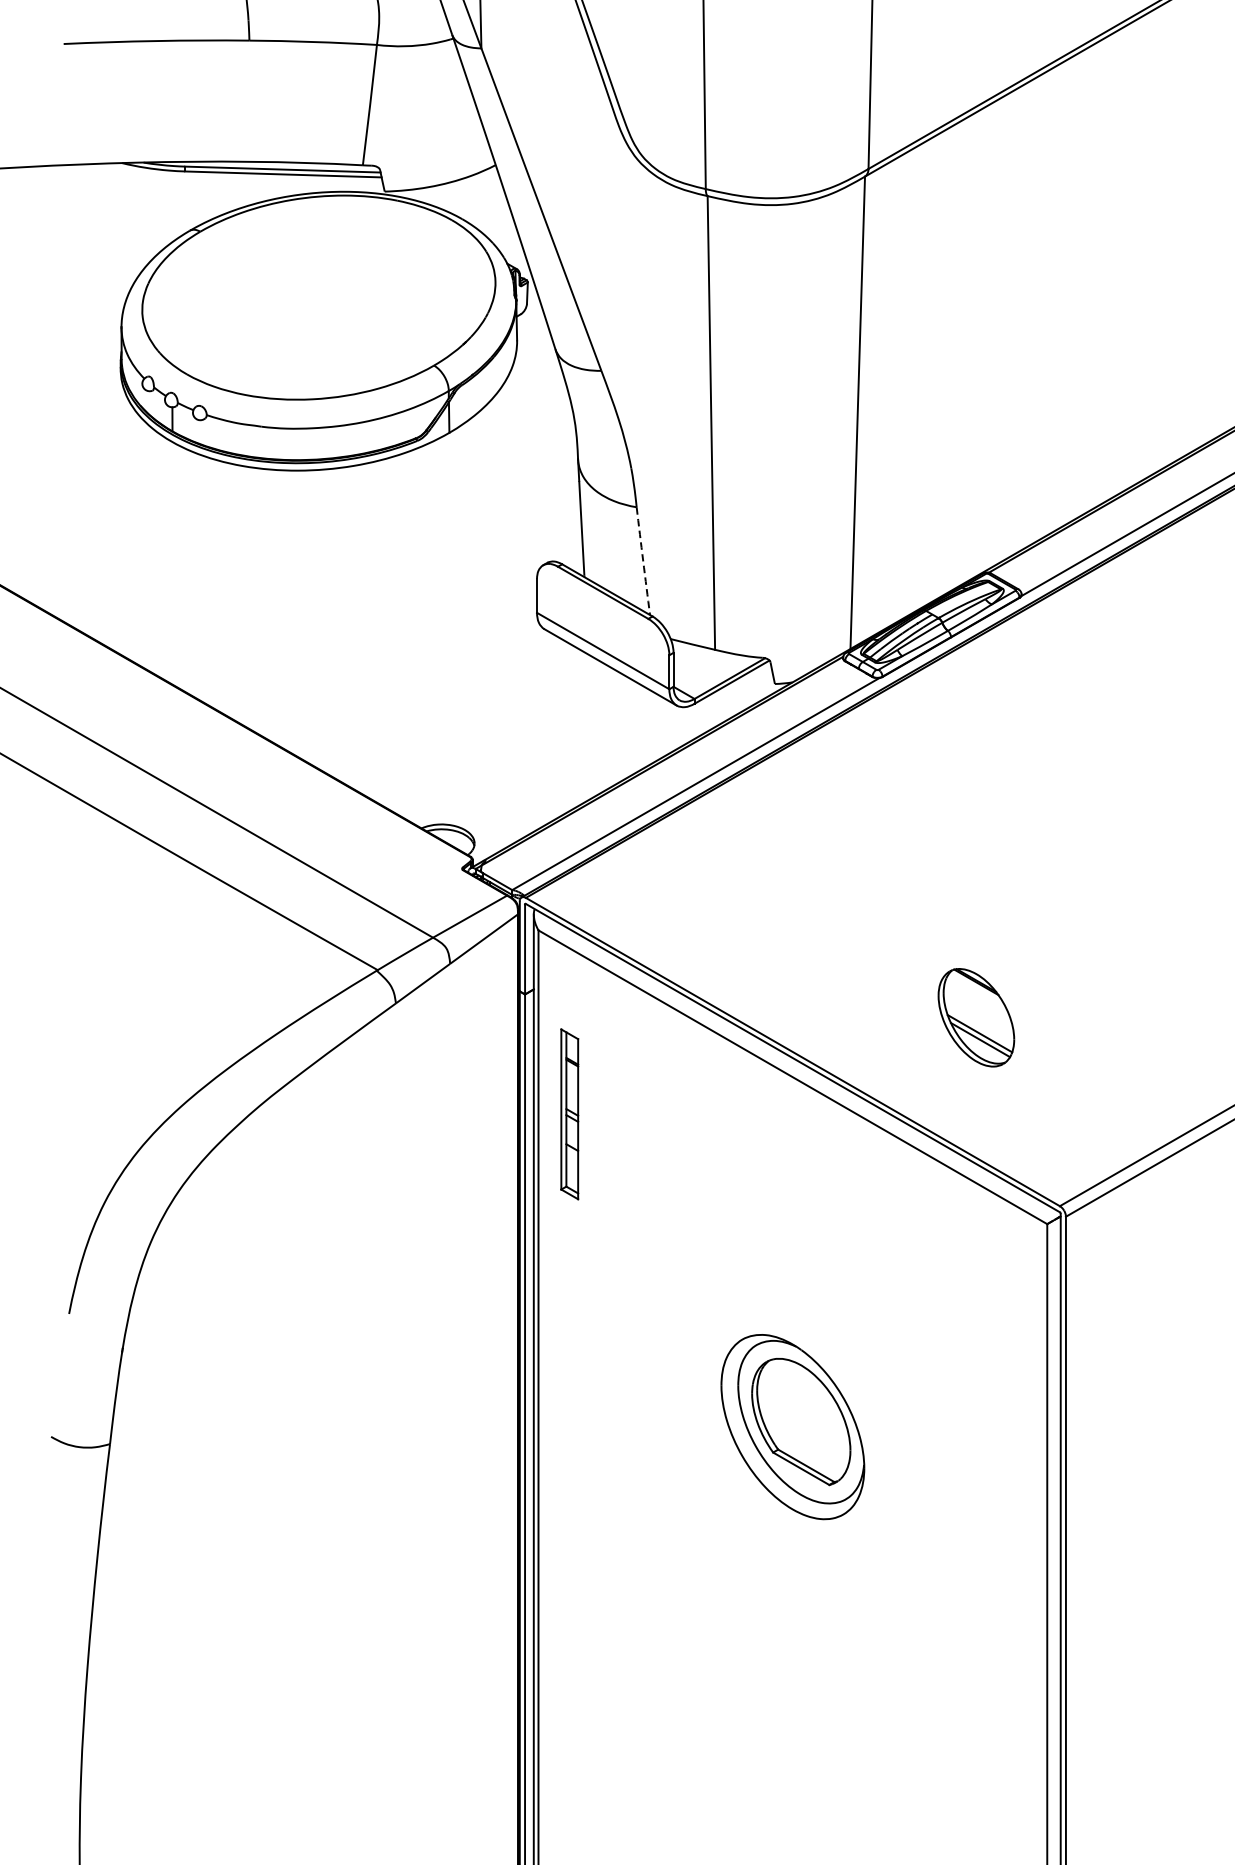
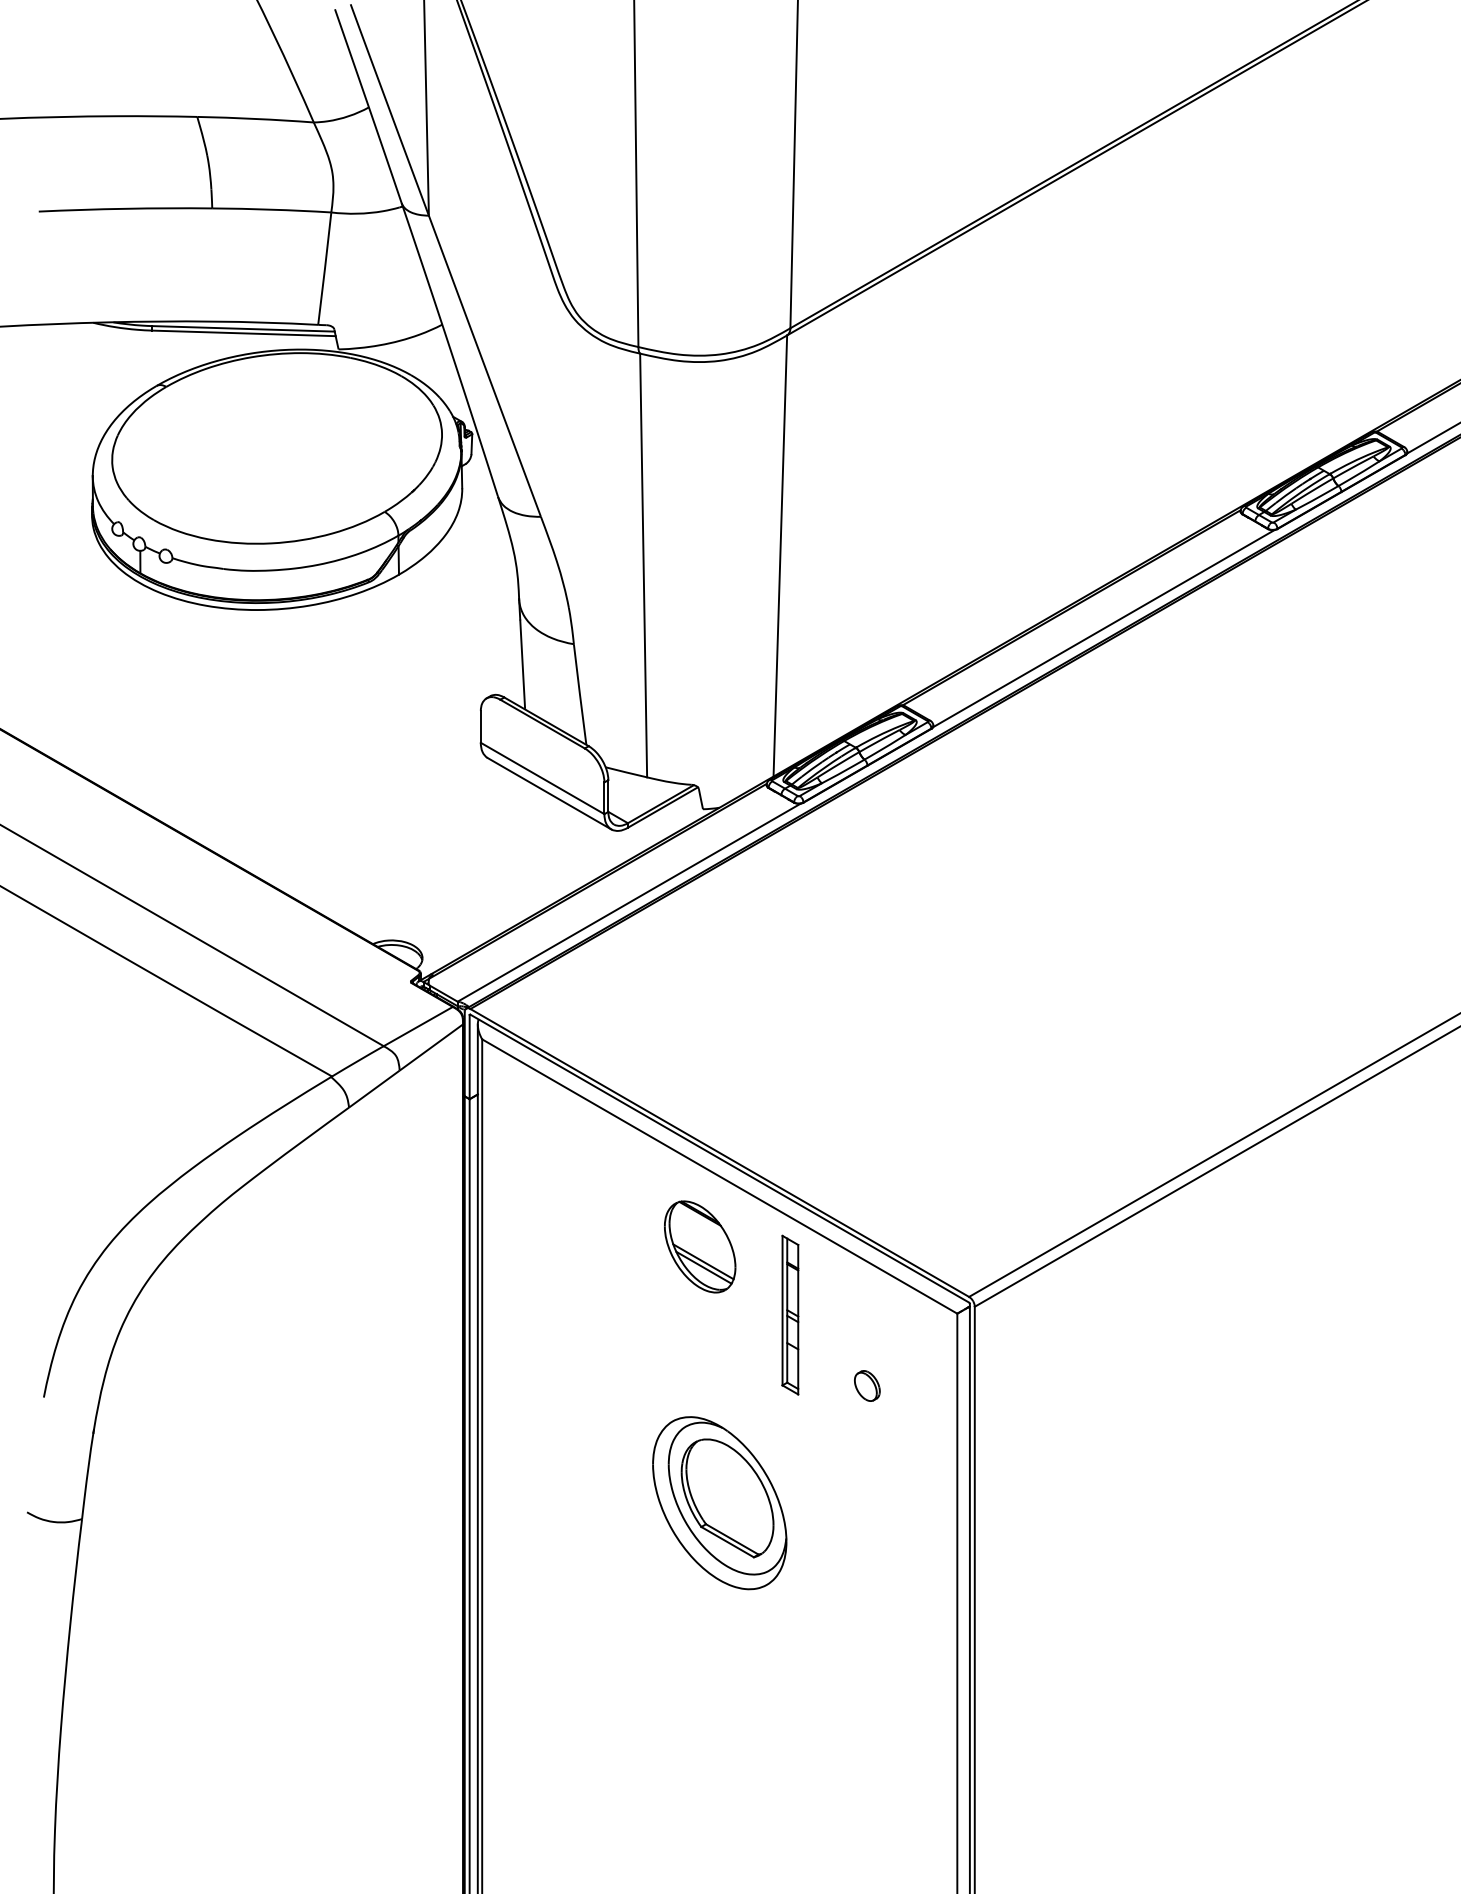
arc: (643, 561) -> (580, 694), dashed -> solid
part: (976, 1017) -> (700, 1246), moved
part: (569, 1113) -> (790, 1314), moved
part: (951, 1301) -> (867, 1385), added

